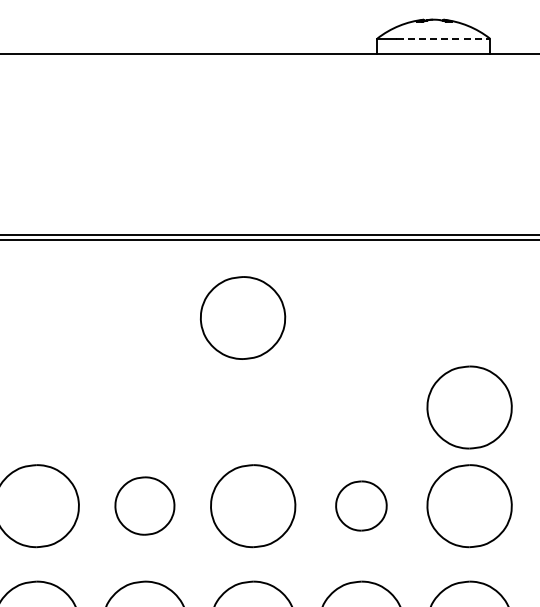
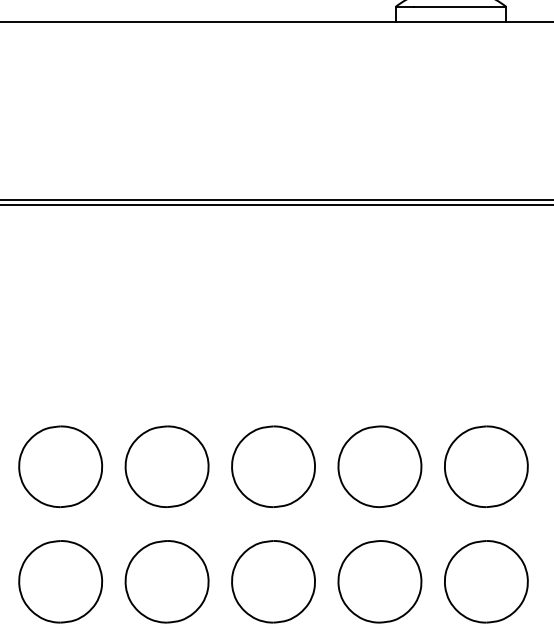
line: (443, 38) -> (460, 6), dashed -> solid
part: (242, 317) -> (263, 281), removed
part: (469, 407) -> (486, 369), removed
part: (144, 505) -> (166, 466), size x1.43
part: (360, 505) -> (379, 466), size x1.67

